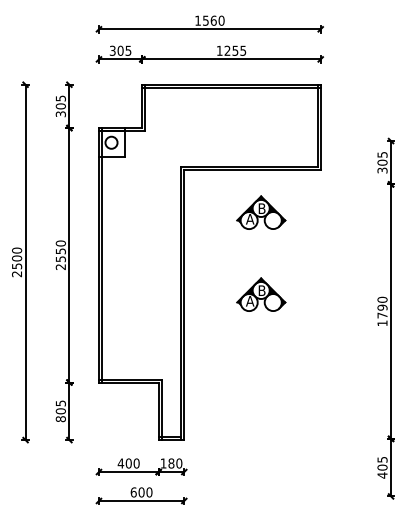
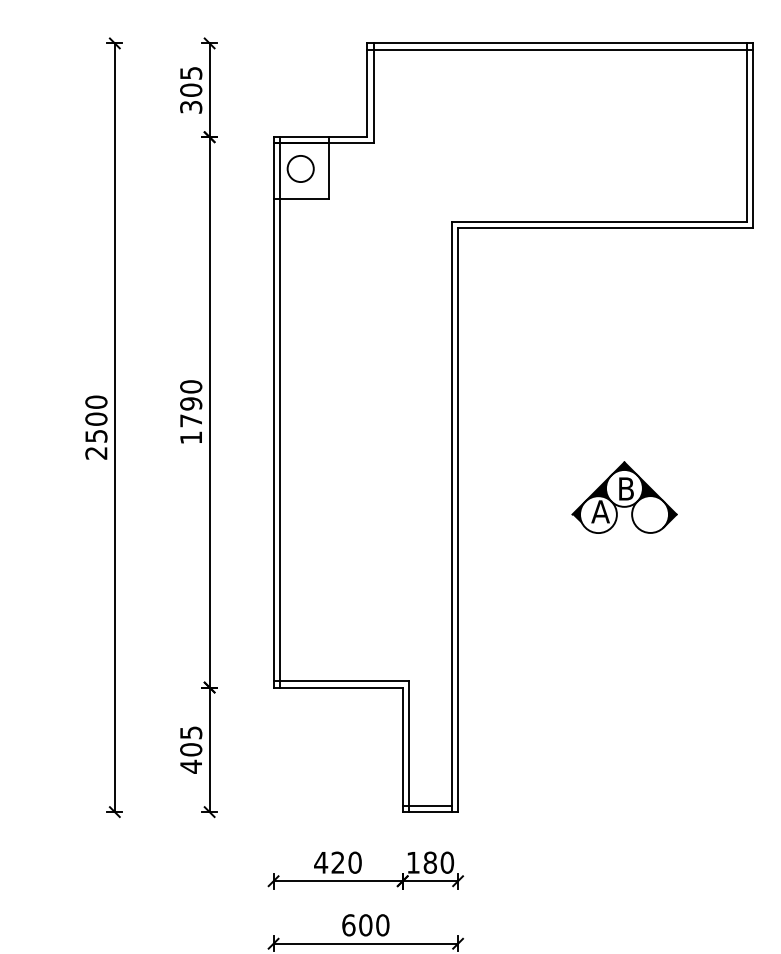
part: (261, 212) -> (625, 319), removed
text: (60, 259) -> (190, 421), 2550 -> 1790
text: (60, 419) -> (190, 767), 805 -> 405
text: (128, 463) -> (337, 862), 400 -> 420

